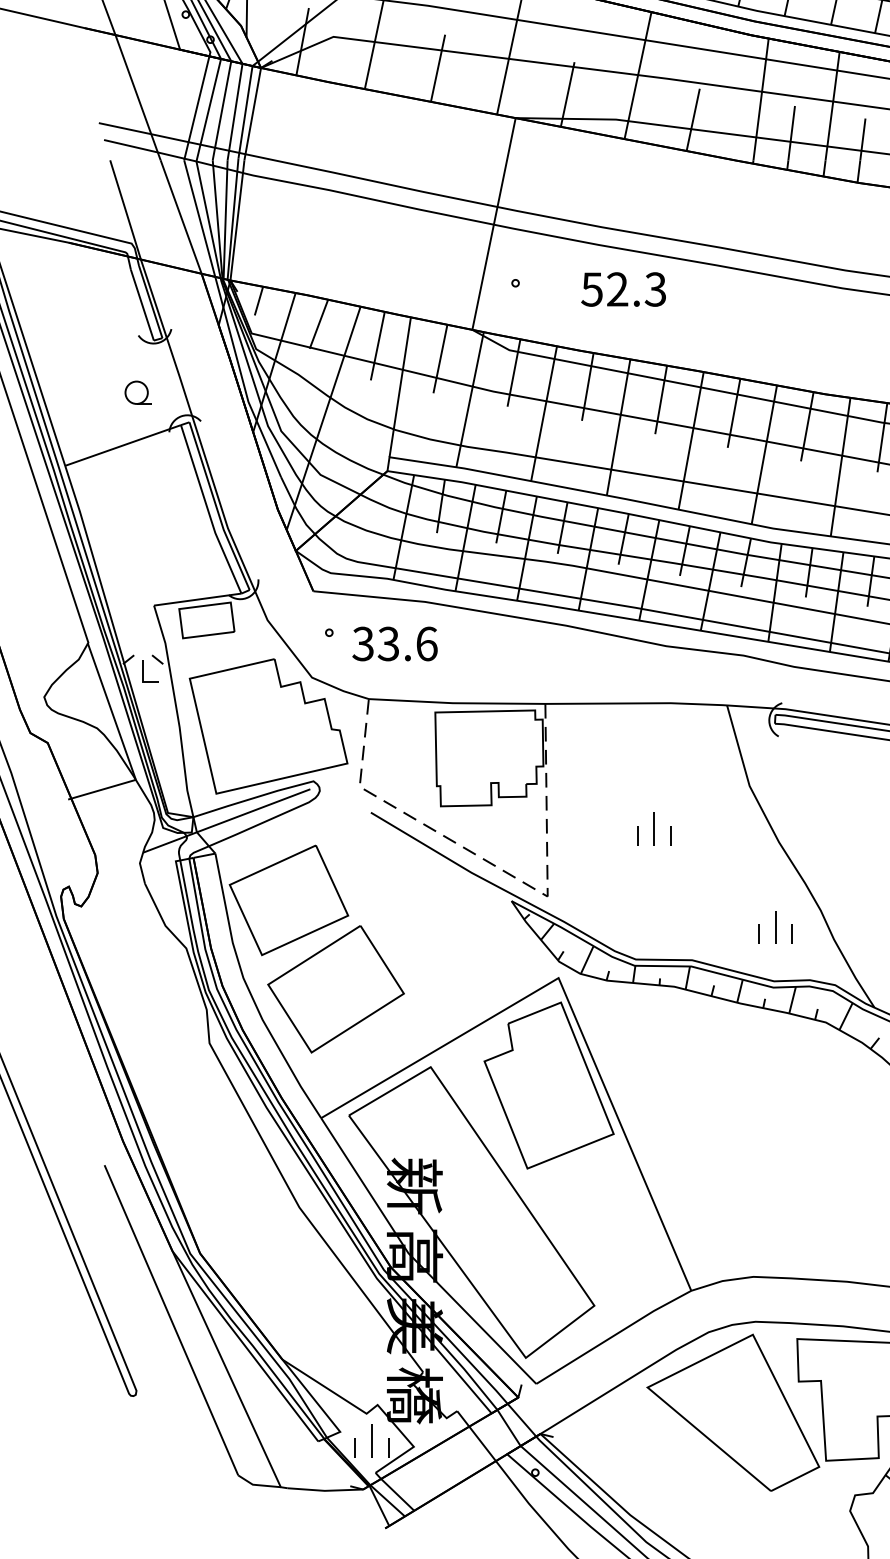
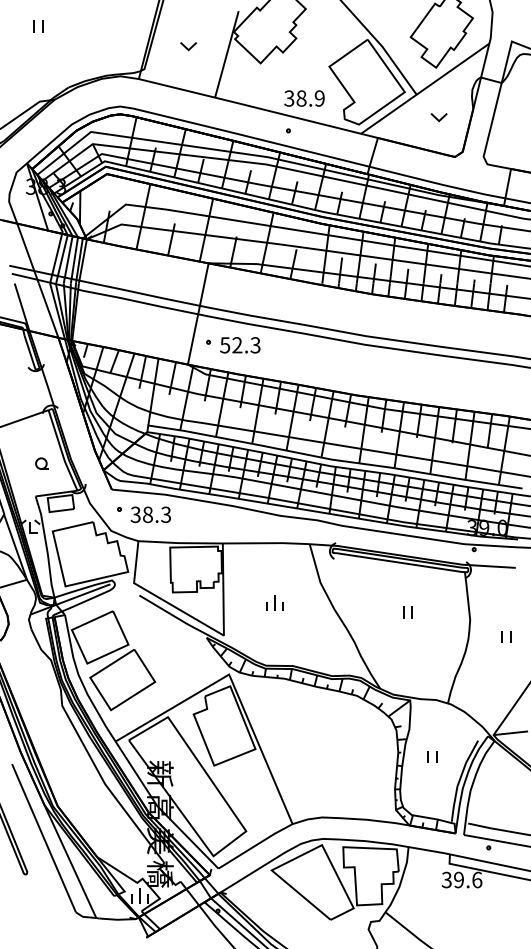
text: (624, 289) -> (240, 345), moved
part: (136, 392) -> (41, 463), moved
text: (406, 643) -> (156, 514), 33.6 -> 38.3
line: (496, 867) -> (199, 621), dashed -> solid
part: (774, 925) -> (332, 649), removed

